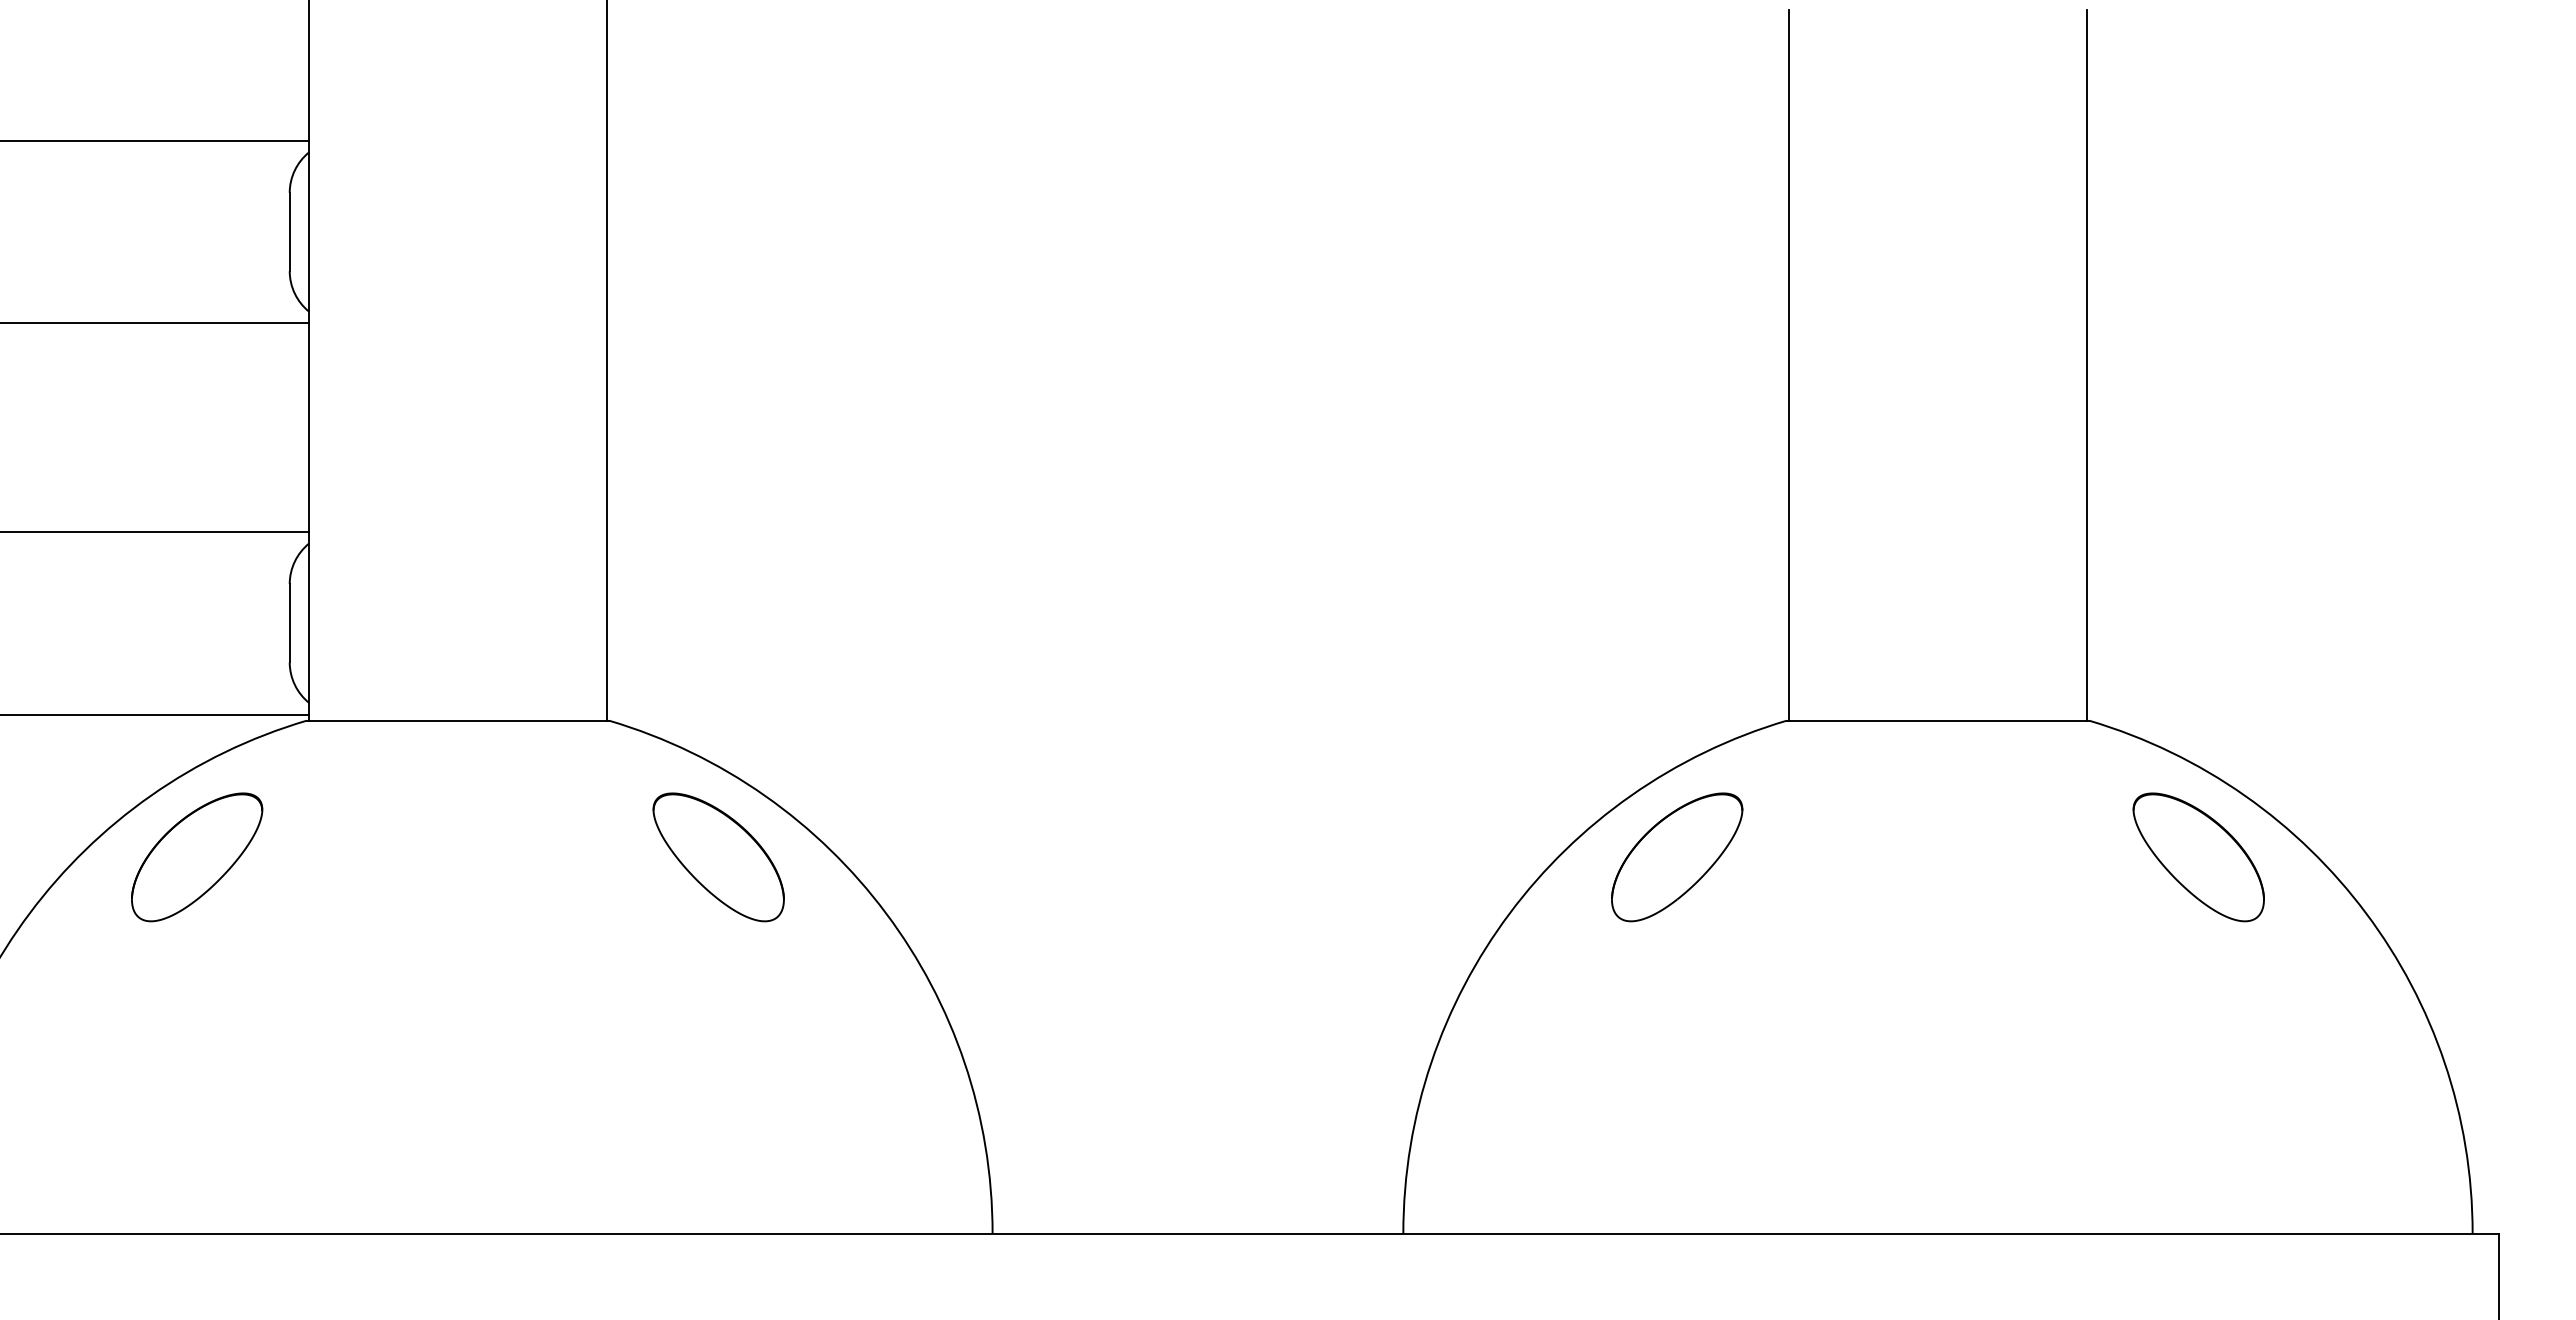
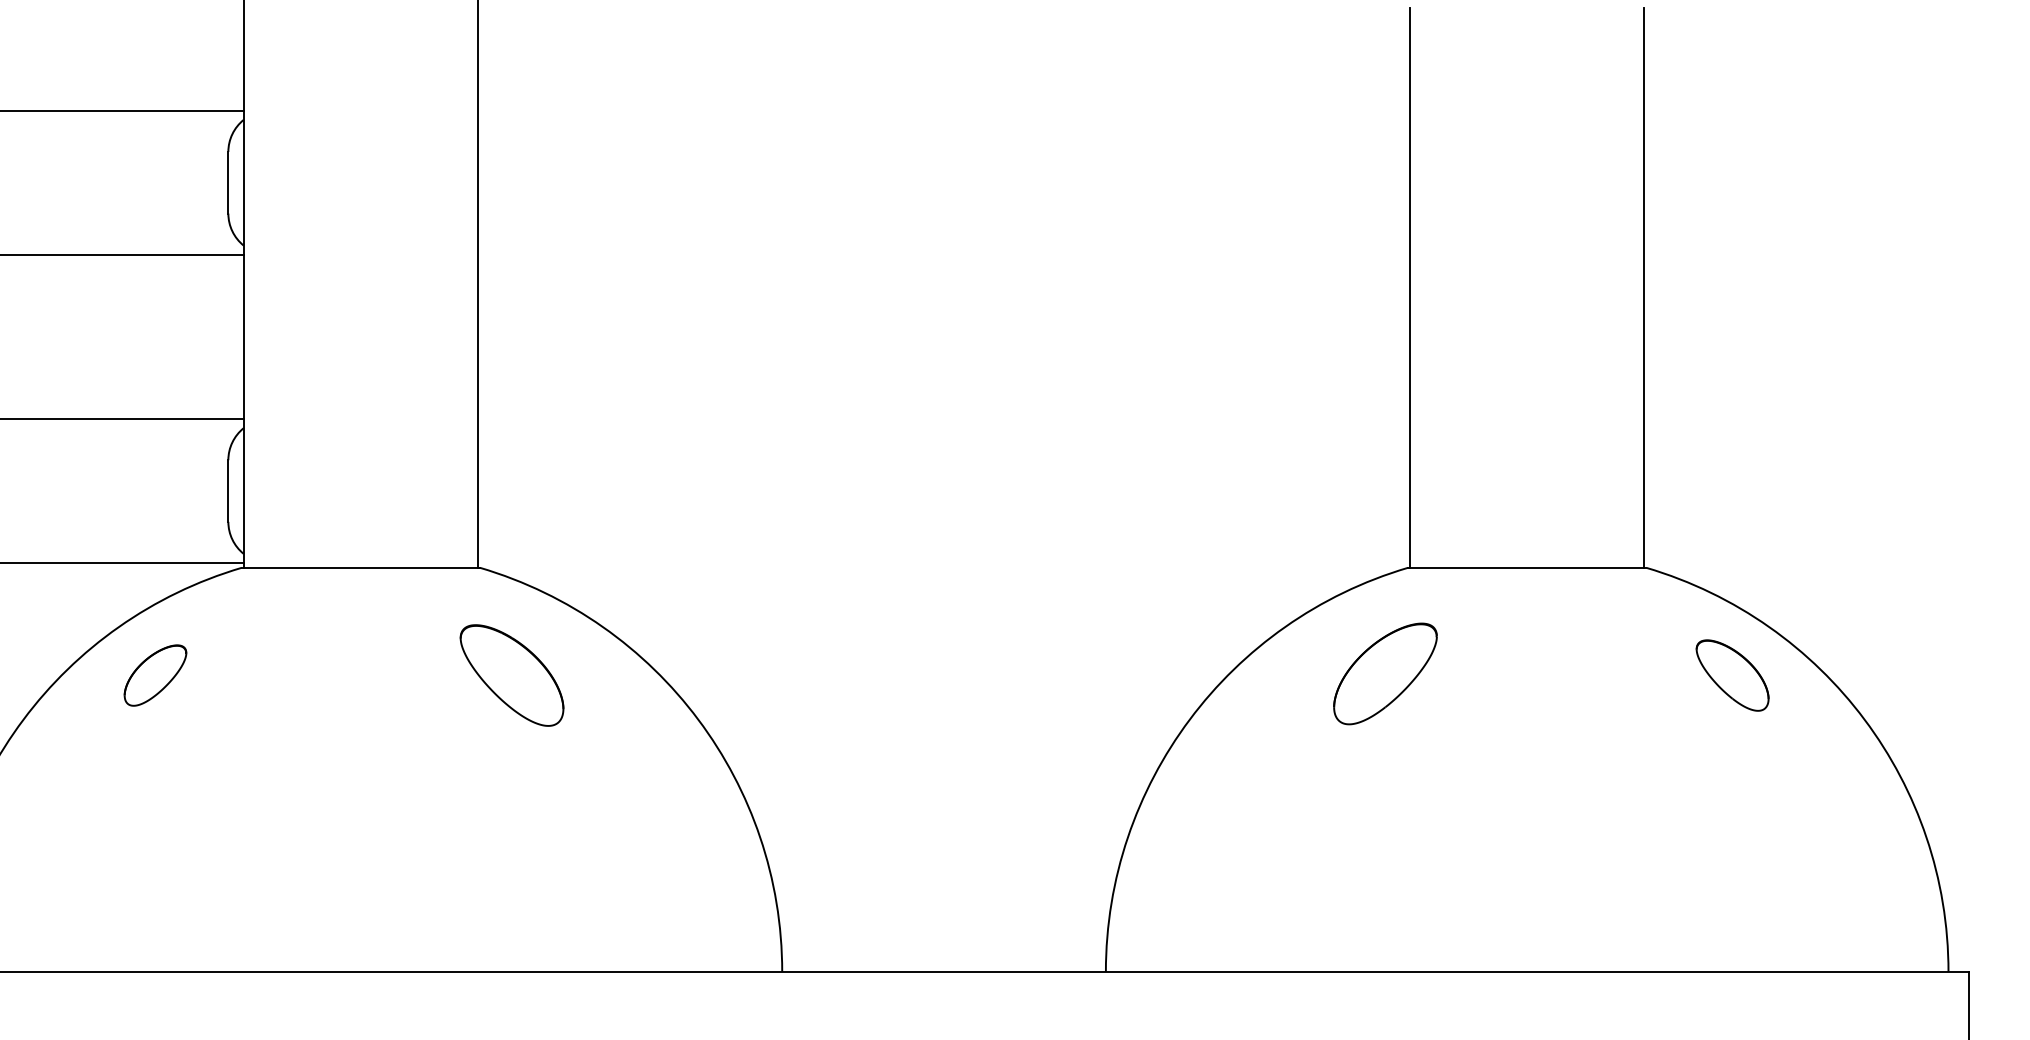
part: (197, 857) -> (155, 675), size x0.6
part: (718, 857) -> (511, 675), moved
part: (1677, 857) -> (1385, 674), moved
part: (2198, 857) -> (1732, 675), size x0.7

